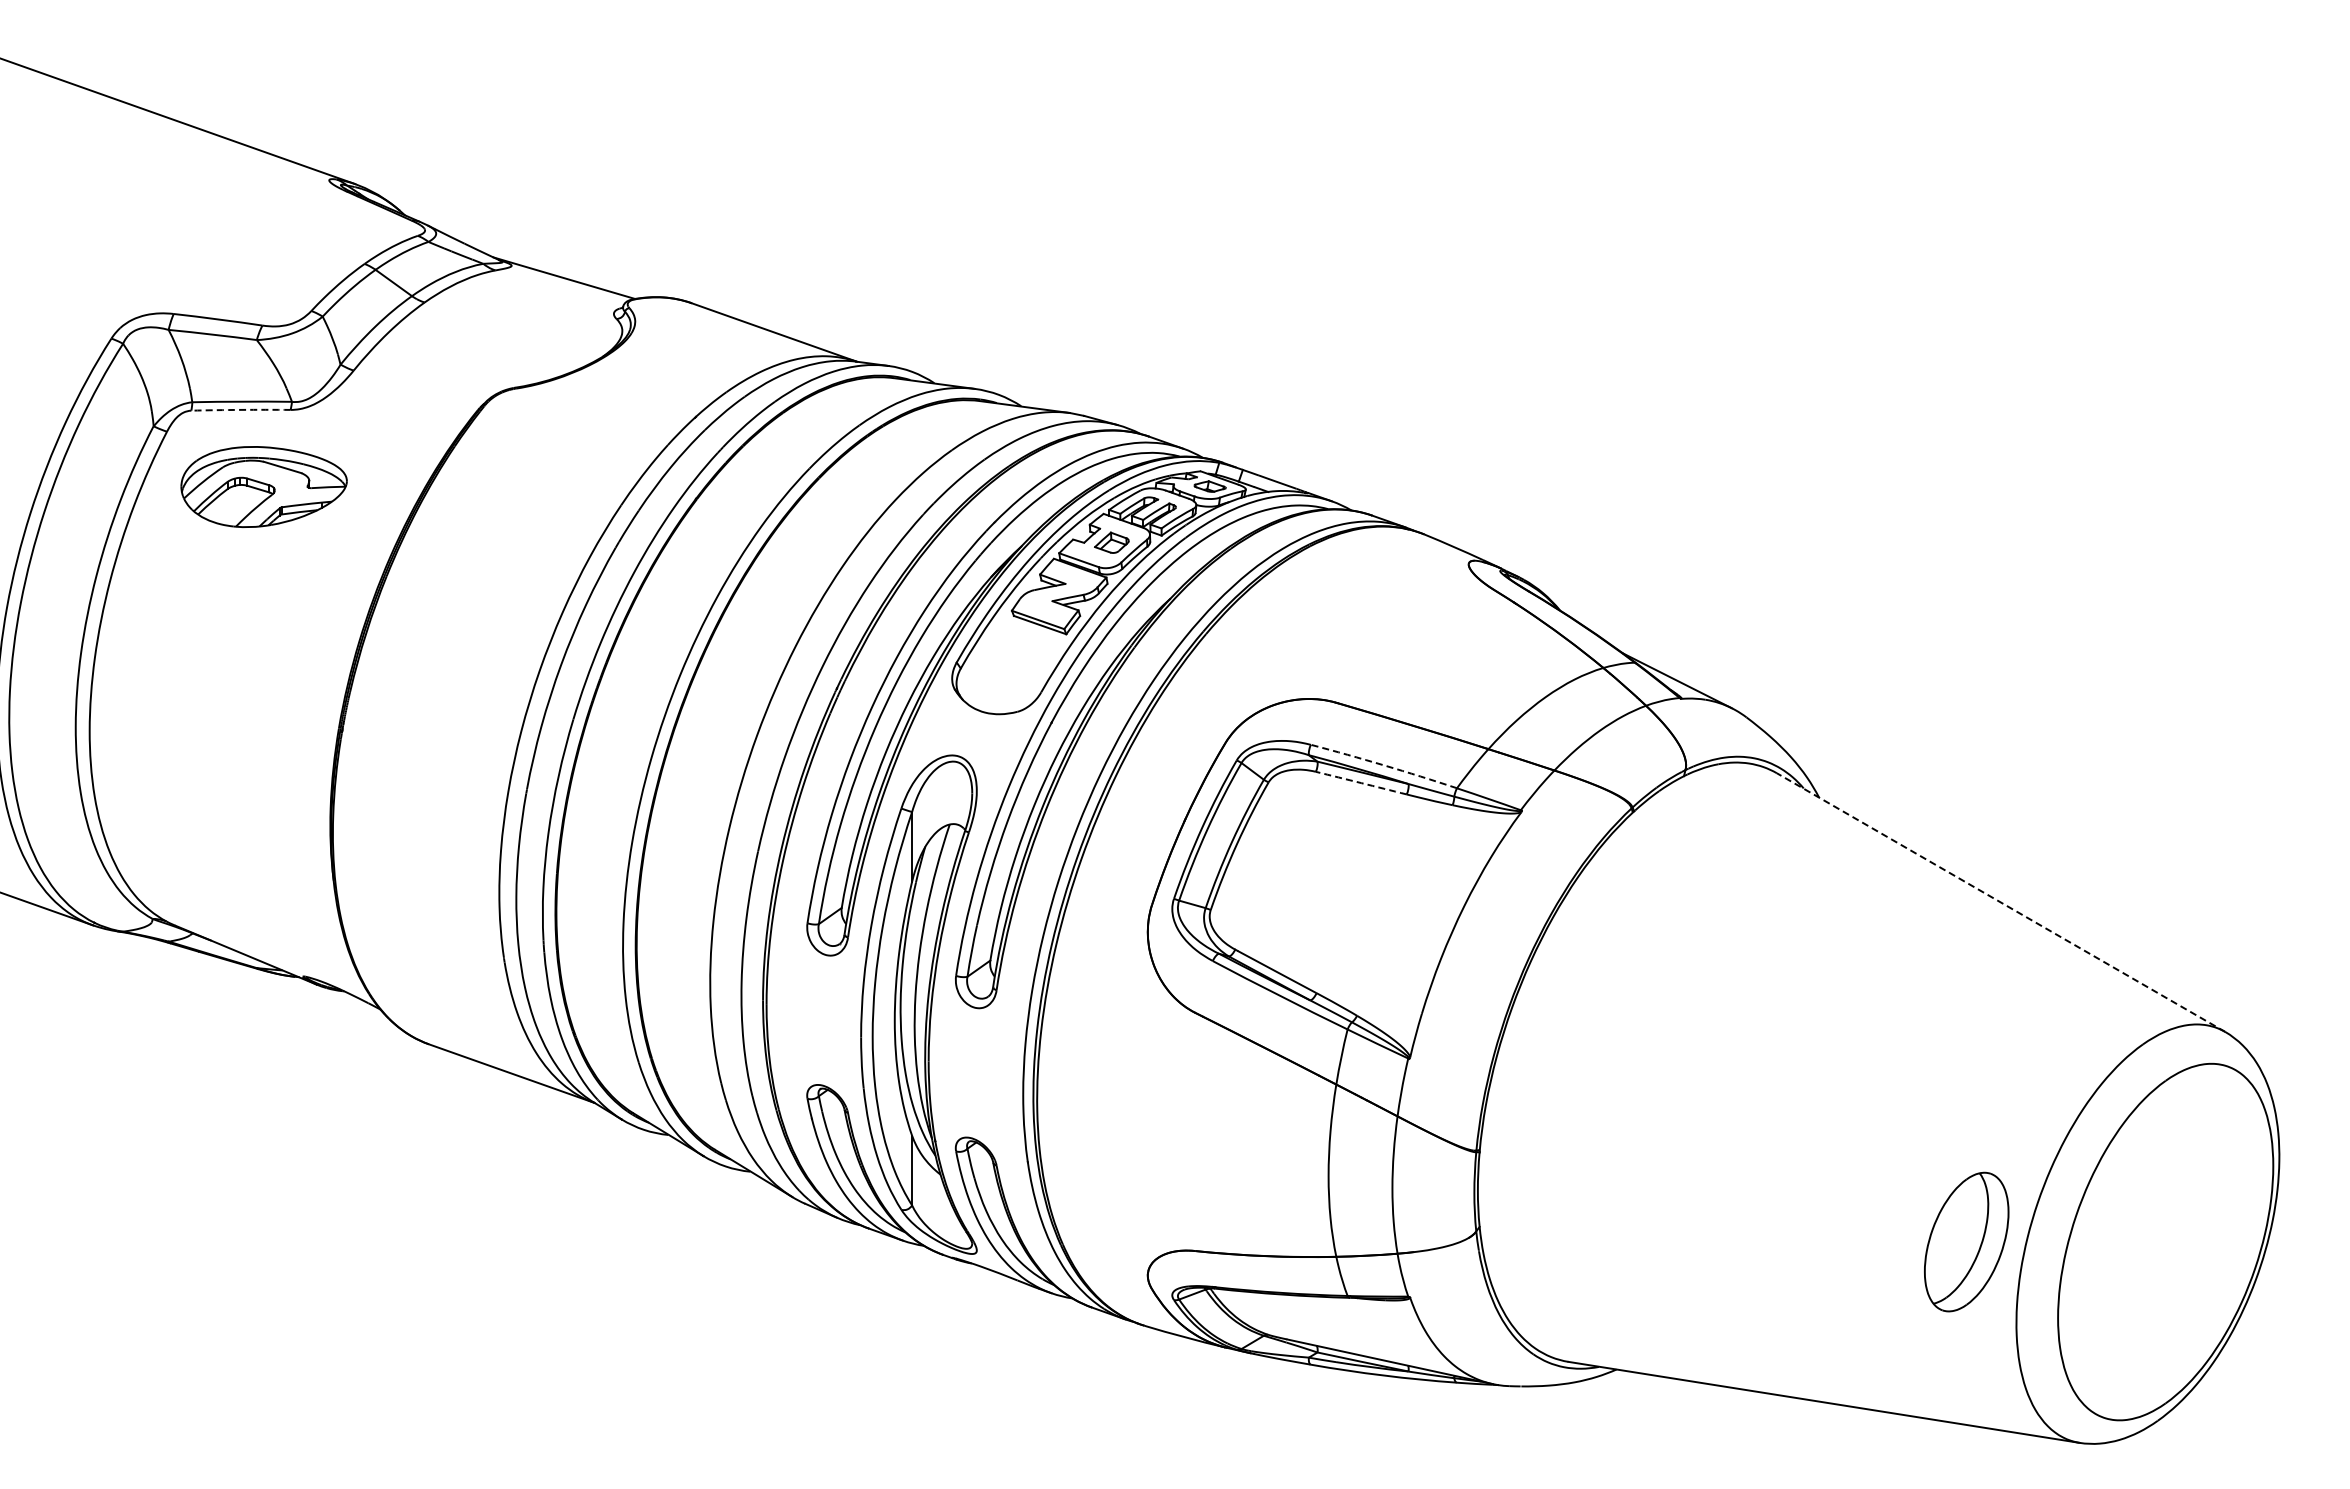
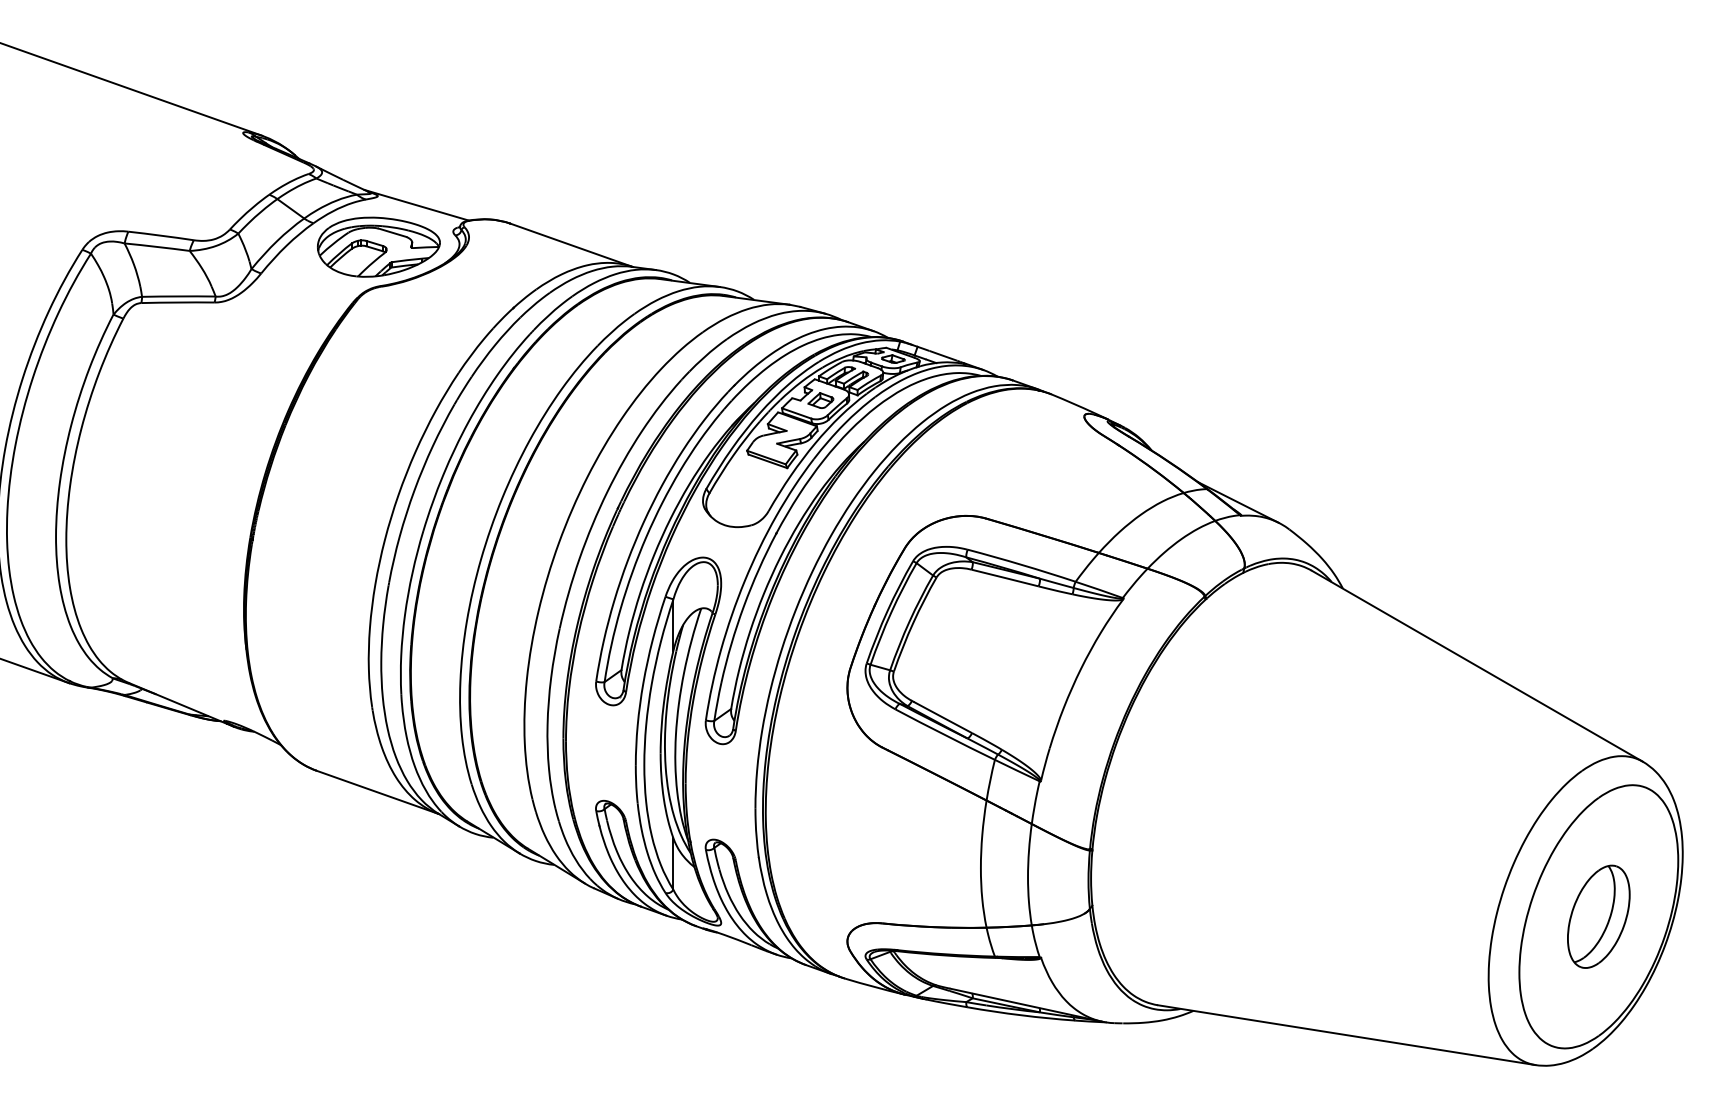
arc: (241, 409) -> (178, 302), dashed -> solid
part: (263, 486) -> (378, 246), moved
arc: (1384, 765) -> (1022, 565), dashed -> solid
arc: (1361, 783) -> (1005, 578), dashed -> solid
line: (2001, 902) -> (1477, 666), dashed -> solid
part: (1966, 1241) -> (1598, 916), moved

